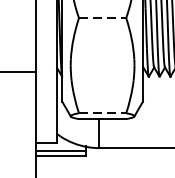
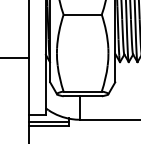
line: (103, 17) -> (83, 14), dashed -> solid
line: (103, 113) -> (83, 91), dashed -> solid

